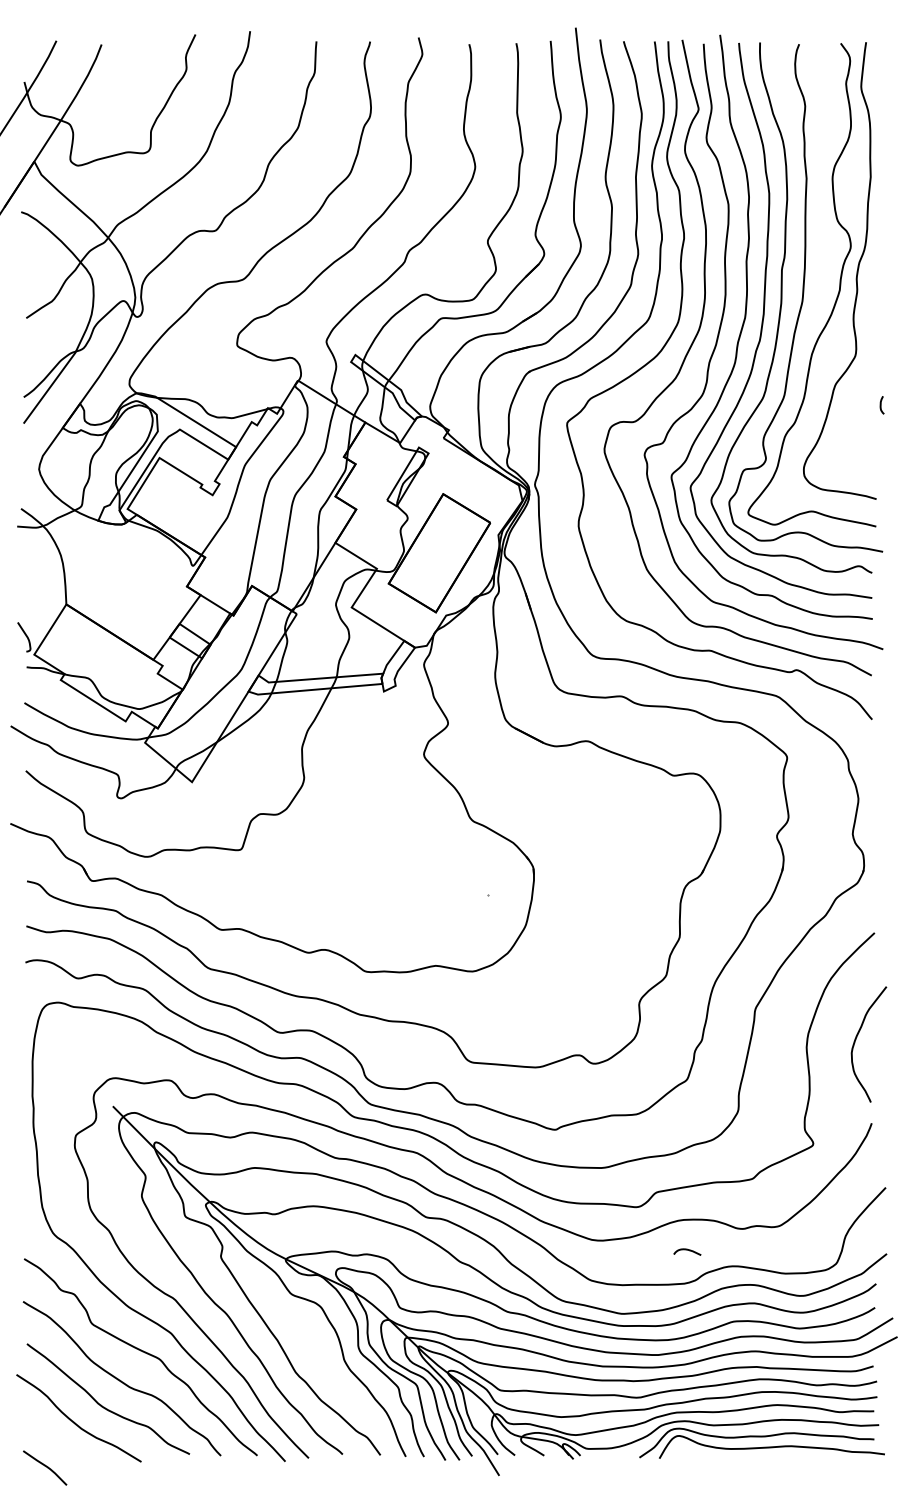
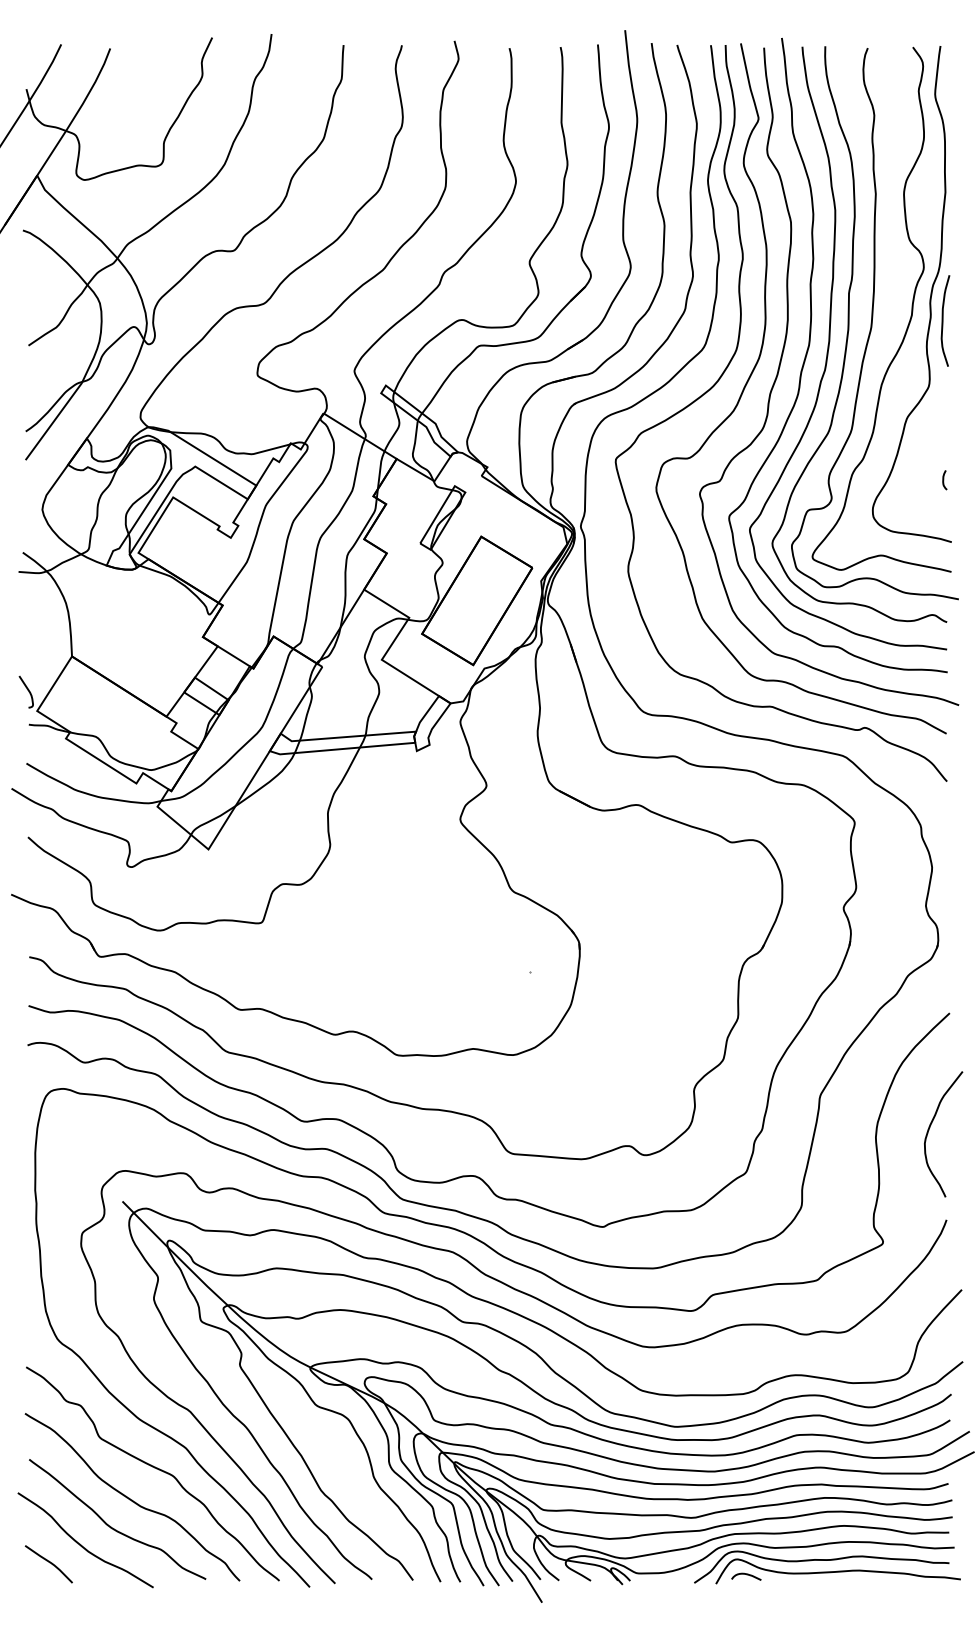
curve: (868, 295) -> (943, 320), added
curve: (881, 405) -> (944, 480), moved
curve: (687, 1250) -> (746, 1575), moved
curve: (45, 1467) -> (49, 1563), moved

